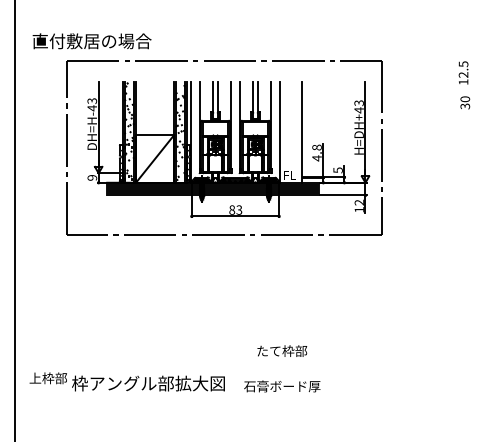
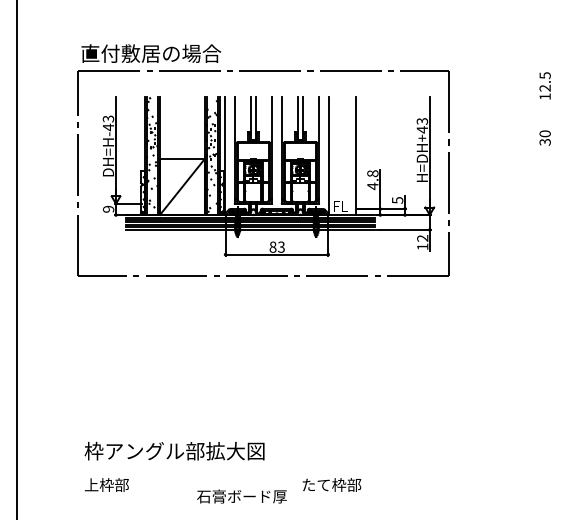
text: (92, 41) -> (151, 53), moved
text: (464, 102) -> (544, 137), moved
text: (281, 350) -> (331, 484), moved
text: (48, 377) -> (106, 484), moved
text: (281, 386) -> (241, 496), moved

